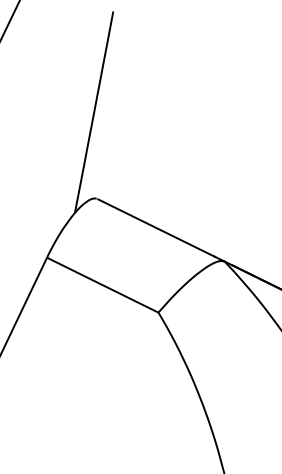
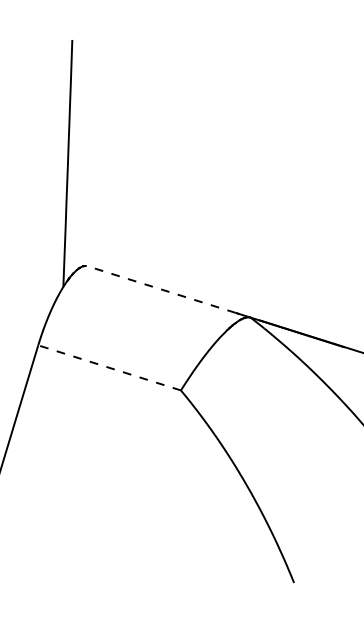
line: (155, 227) -> (161, 289), solid -> dashed
line: (102, 284) -> (109, 367), solid -> dashed

